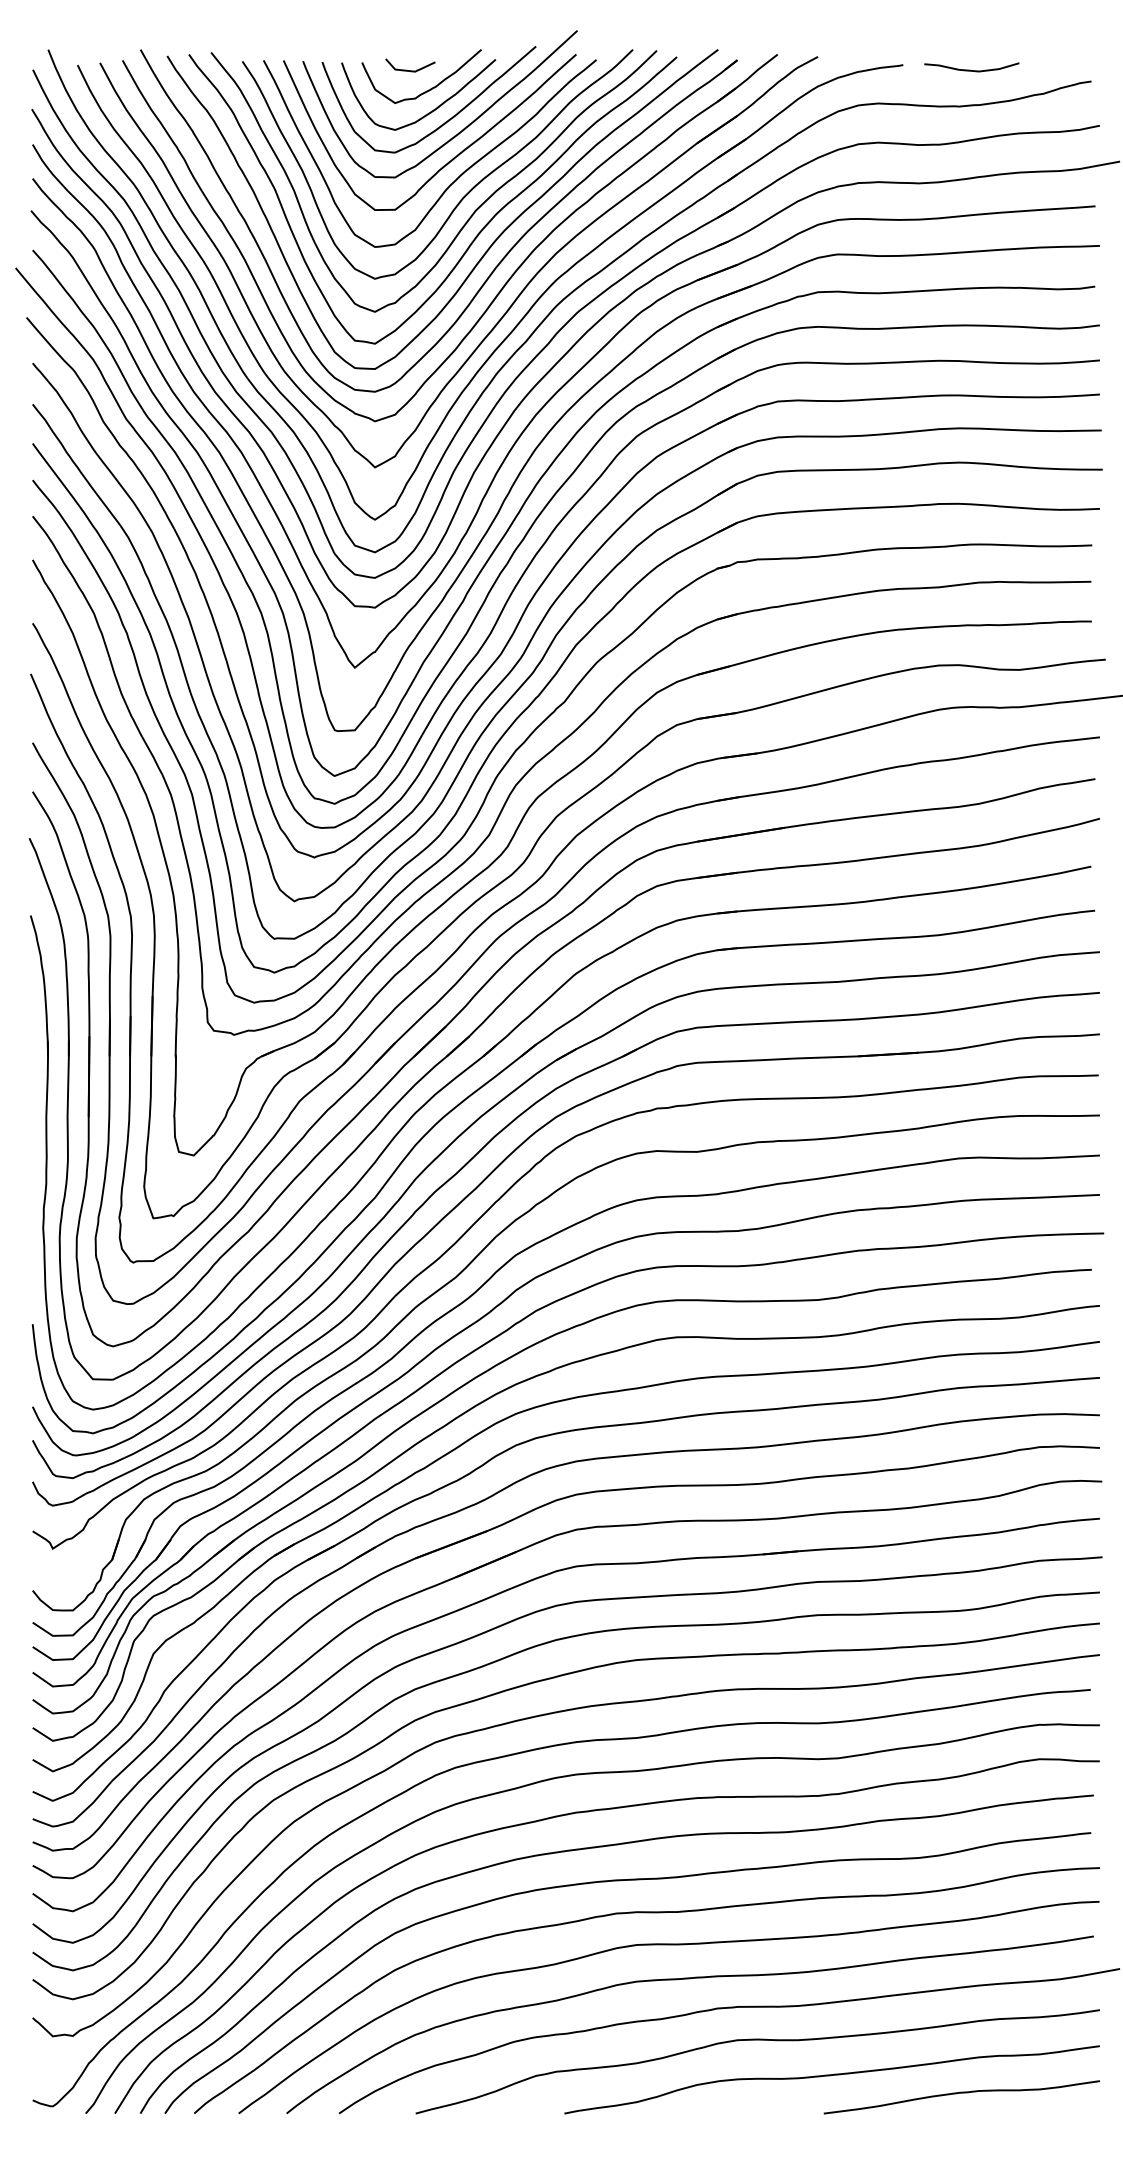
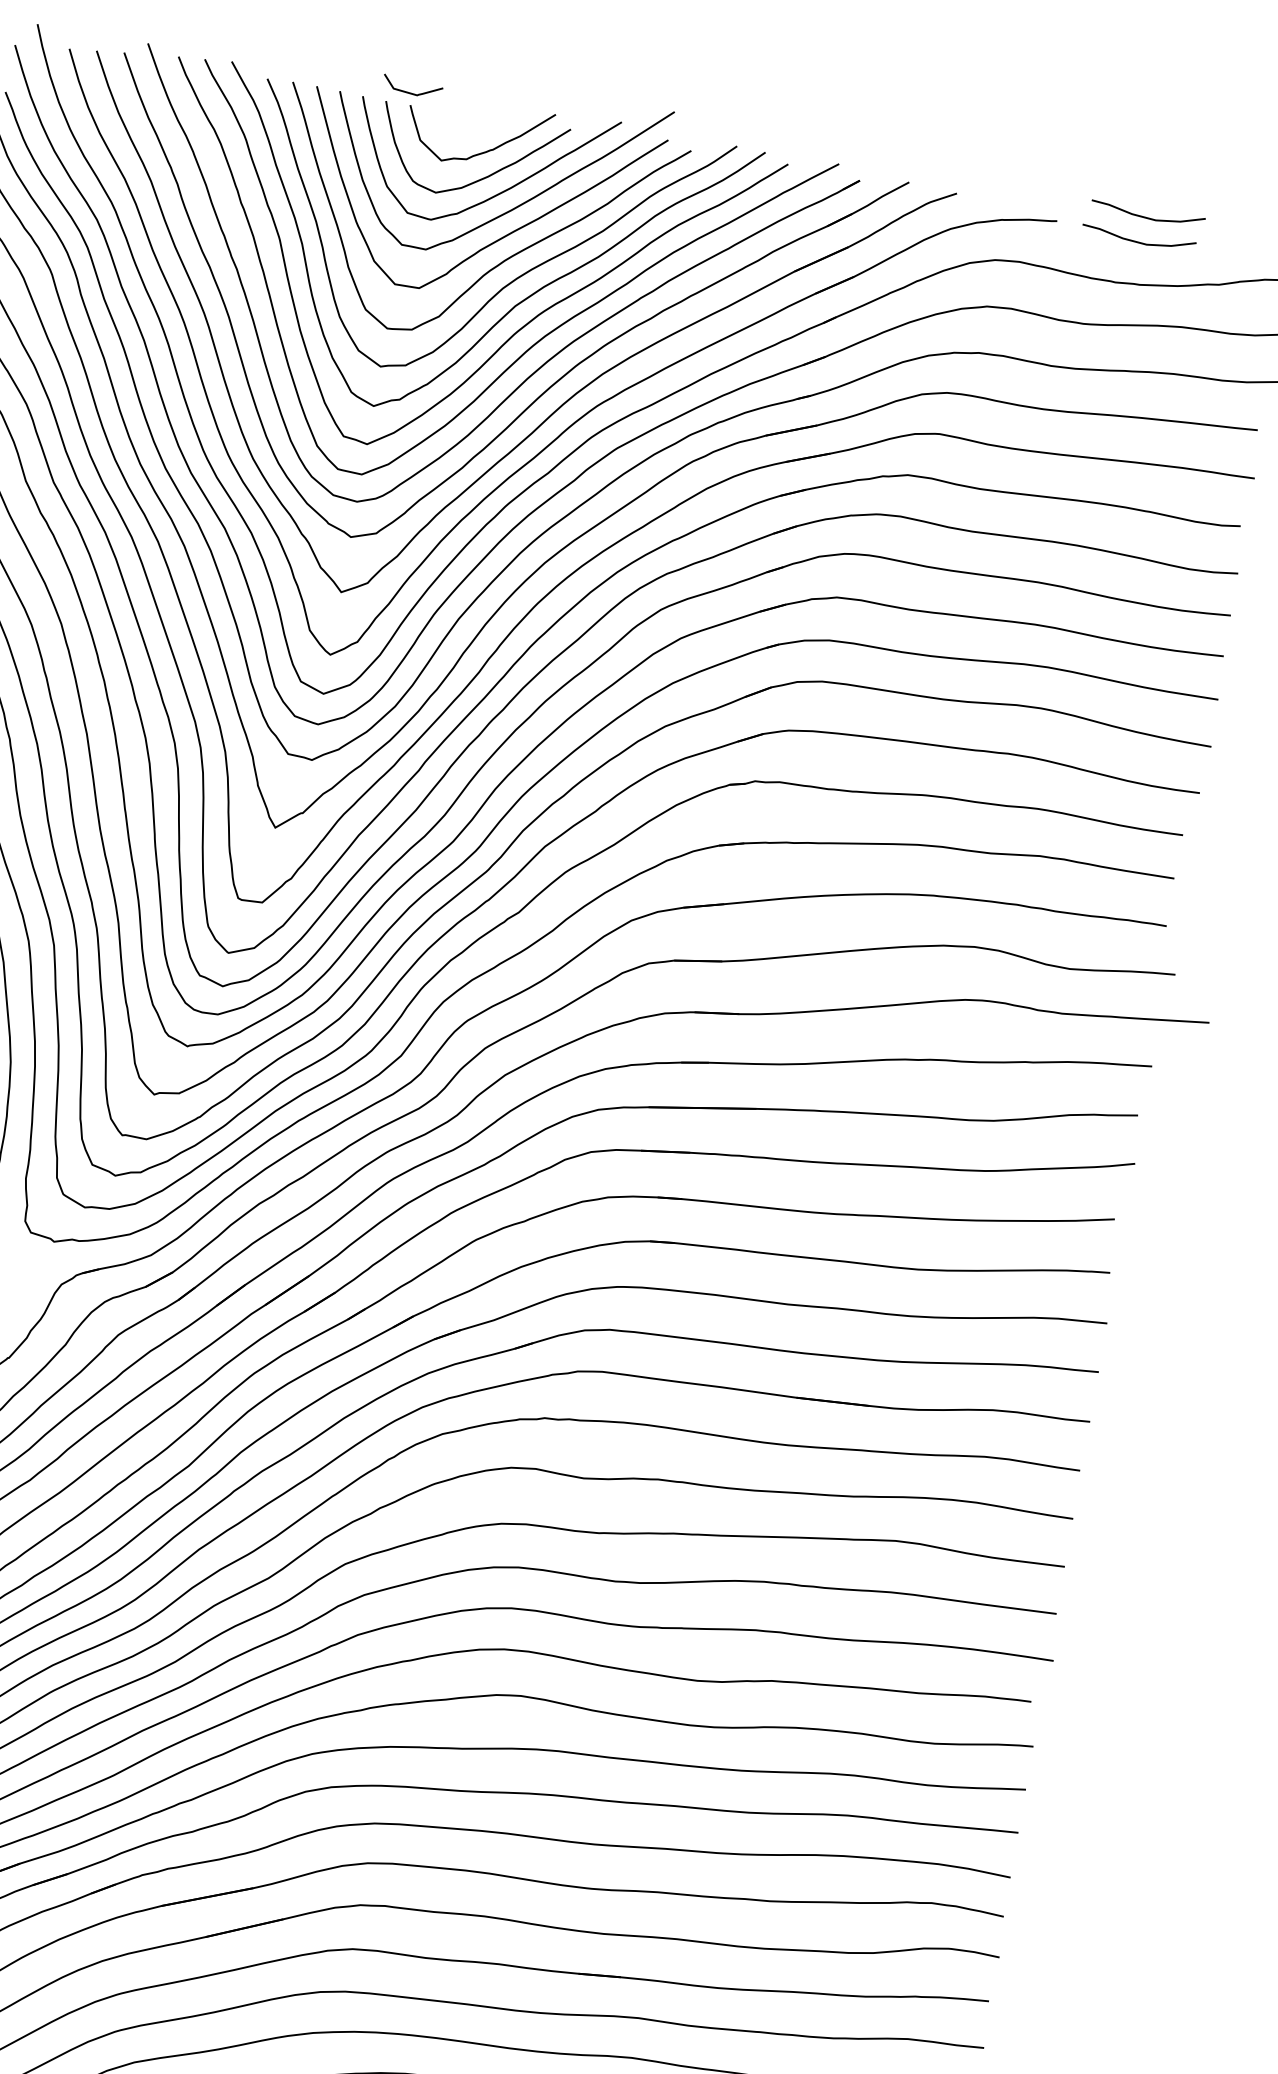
curve: (974, 48) -> (1145, 216), added
curve: (410, 70) -> (411, 92), moved

